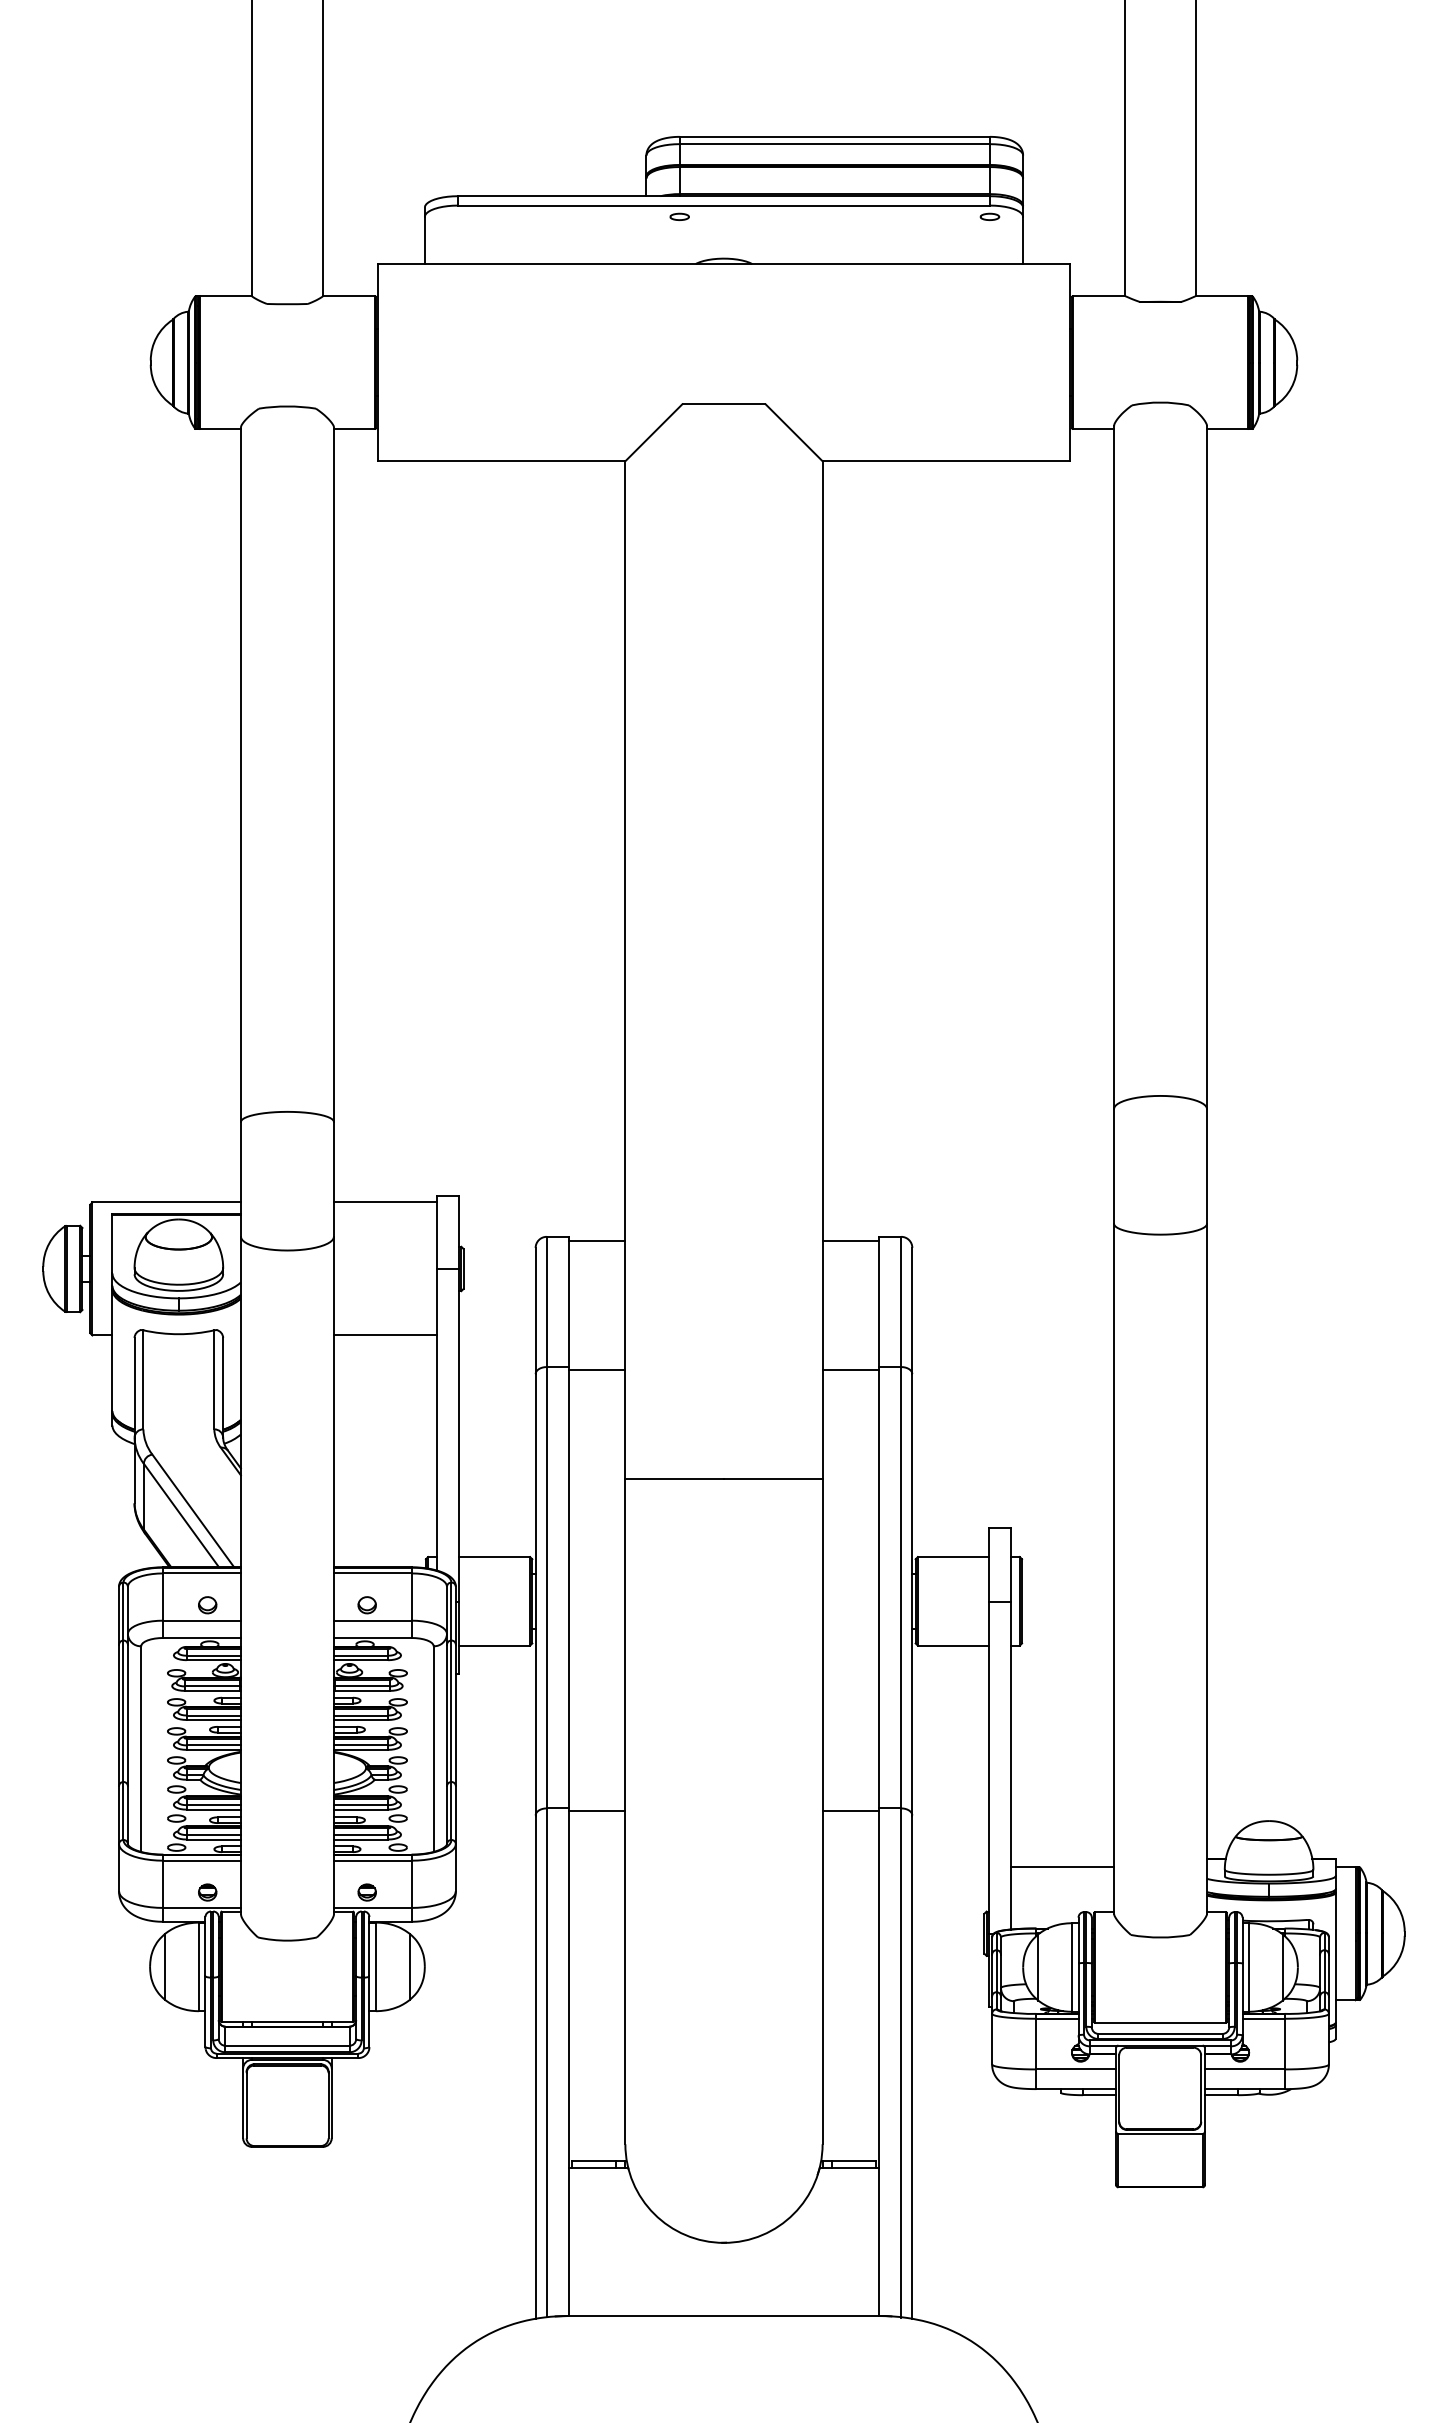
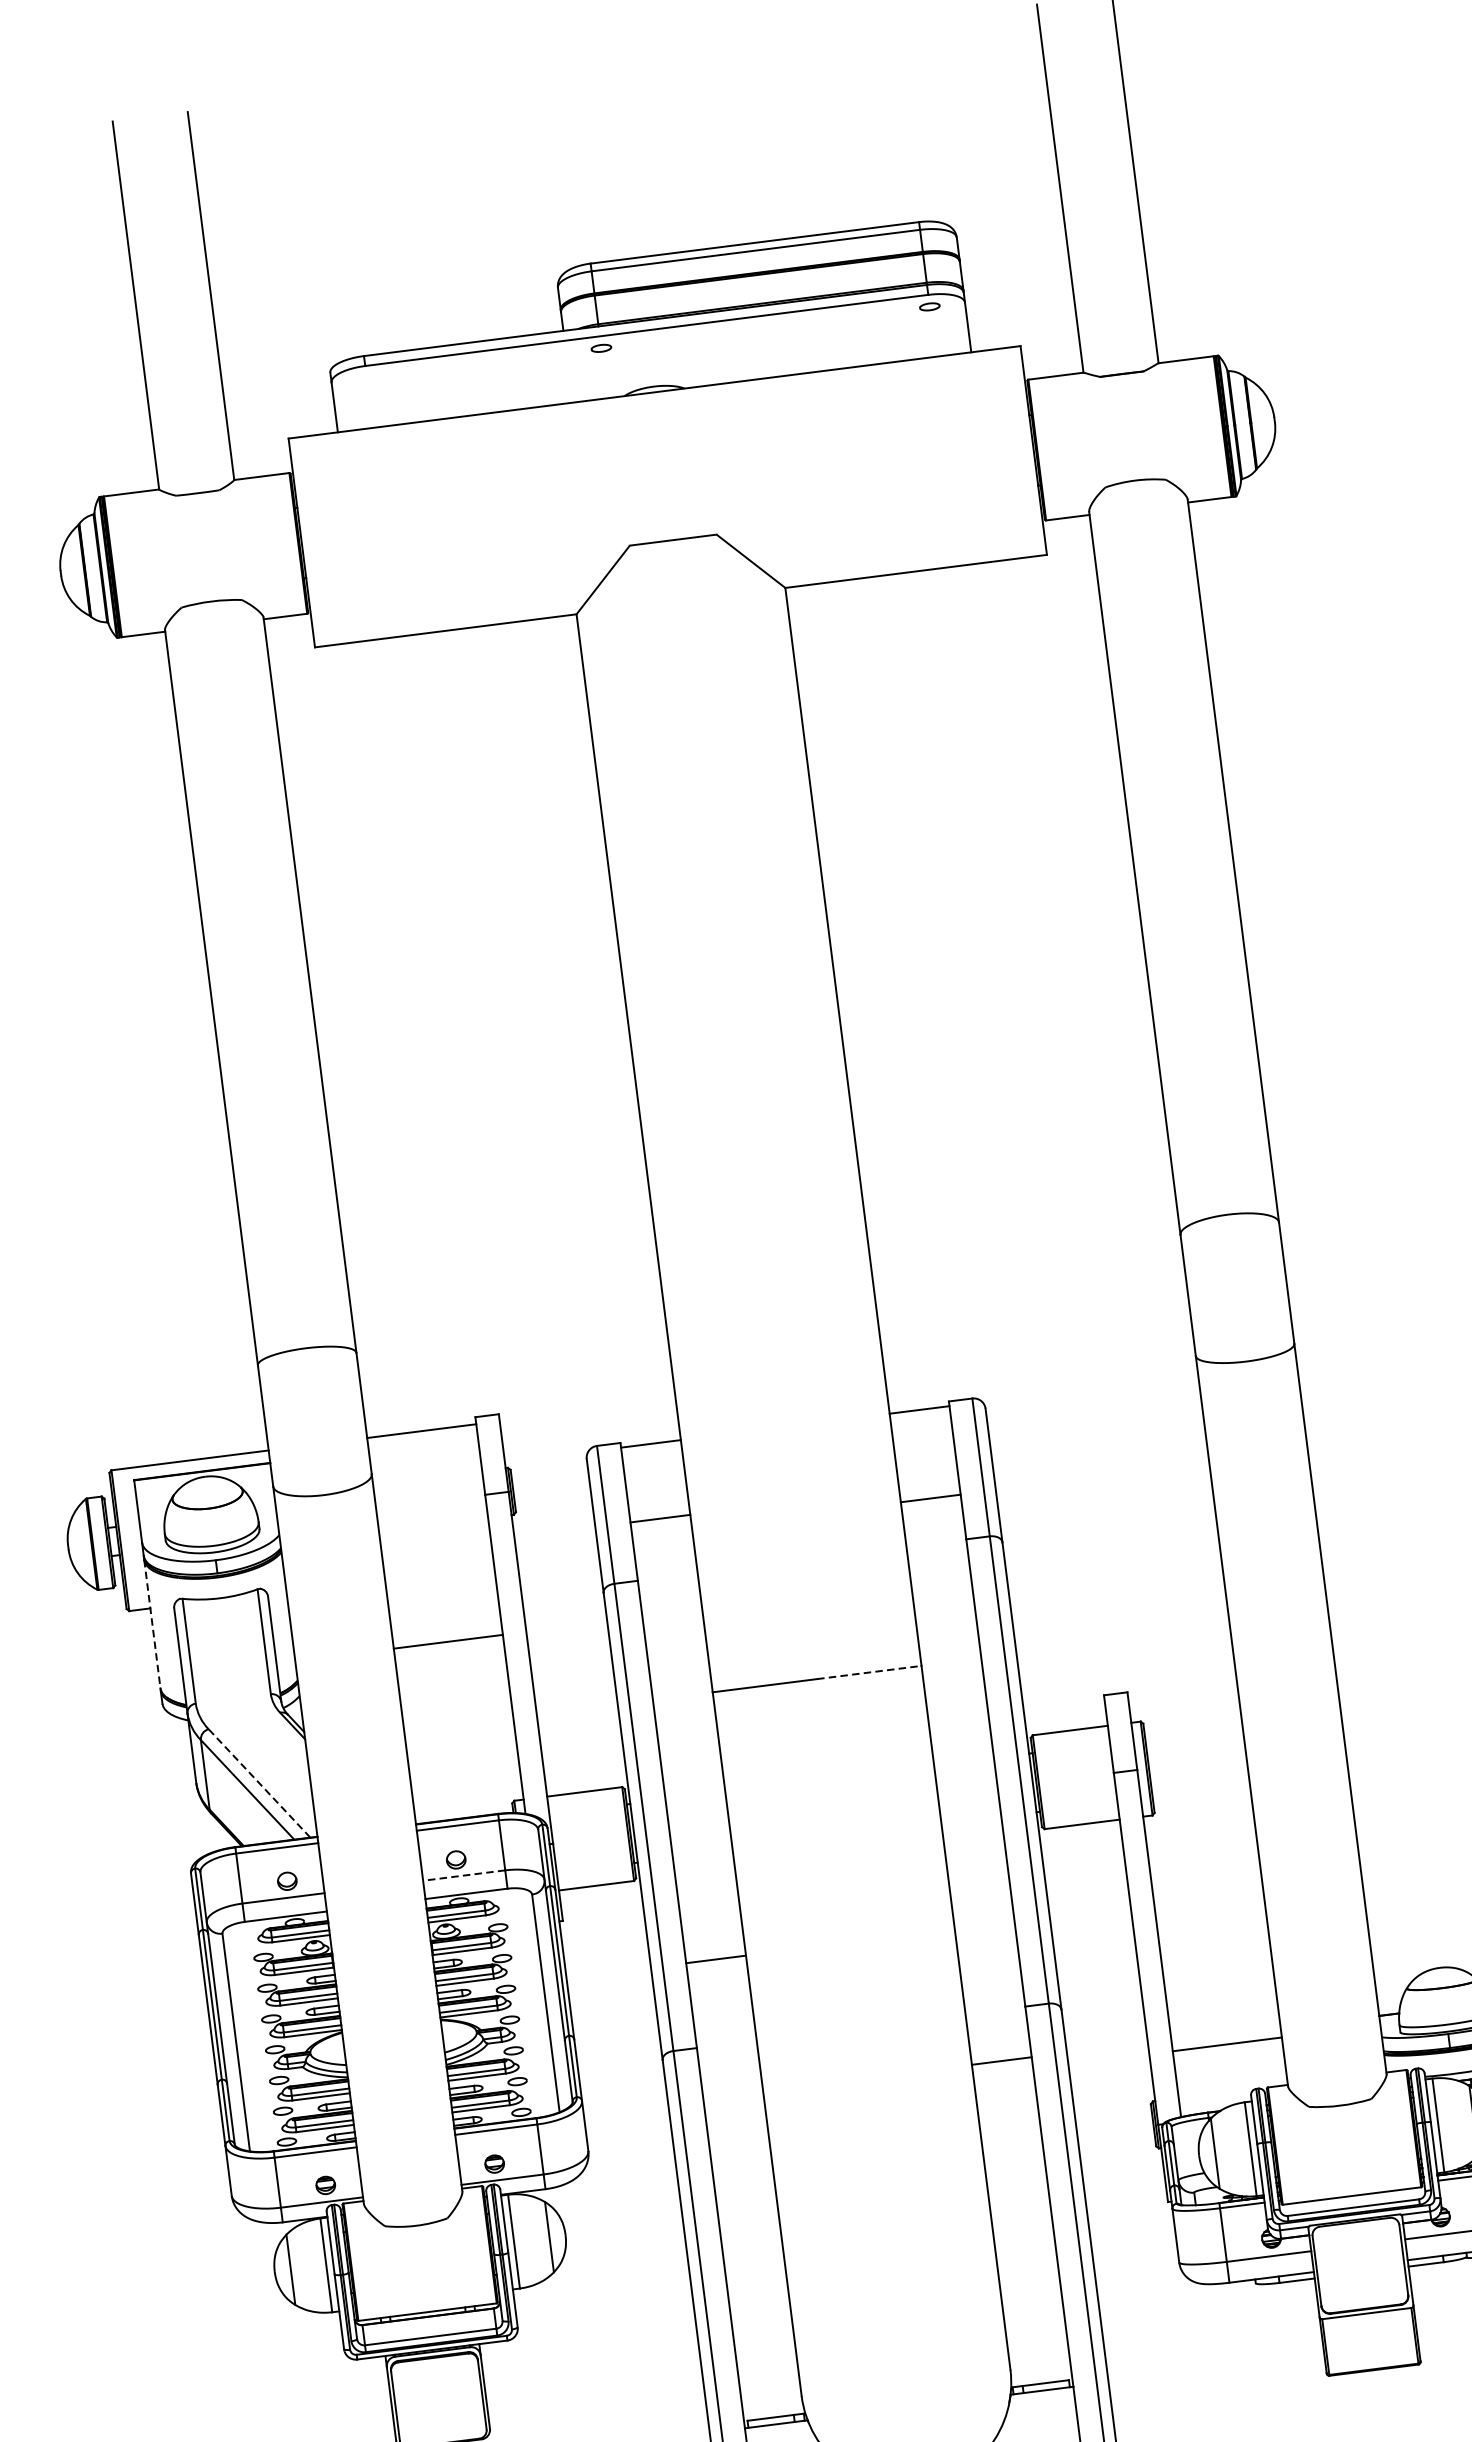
line: (385, 1335) -> (448, 1641), moved
line: (112, 1350) -> (152, 1624), solid -> dashed
line: (596, 1369) -> (659, 1518), moved
line: (850, 1369) -> (930, 1498), moved
line: (773, 1479) -> (869, 1672), solid -> dashed
line: (193, 1511) -> (259, 1783), solid -> dashed
line: (372, 1620) -> (463, 1875), solid -> dashed
line: (596, 1811) -> (715, 1959), moved
line: (850, 1811) -> (1001, 2061), moved

